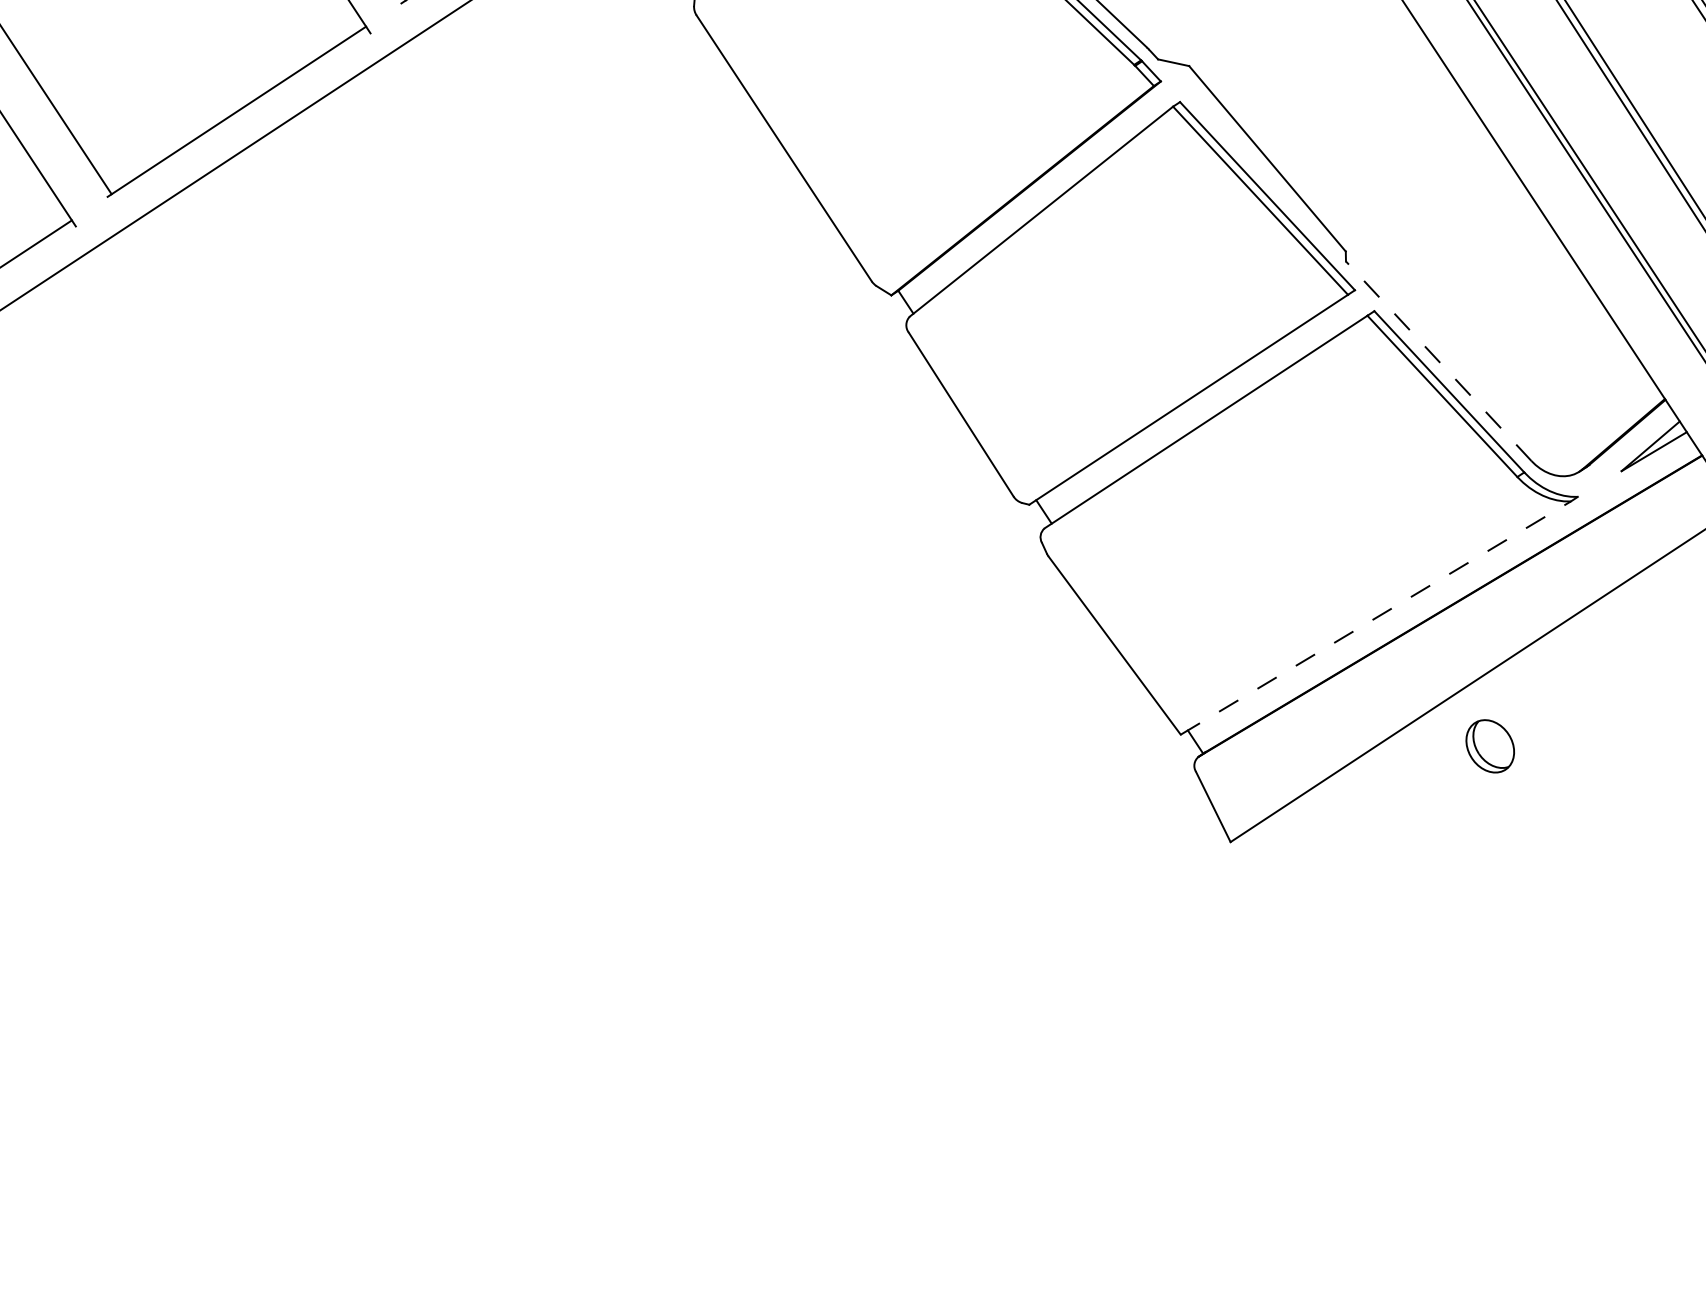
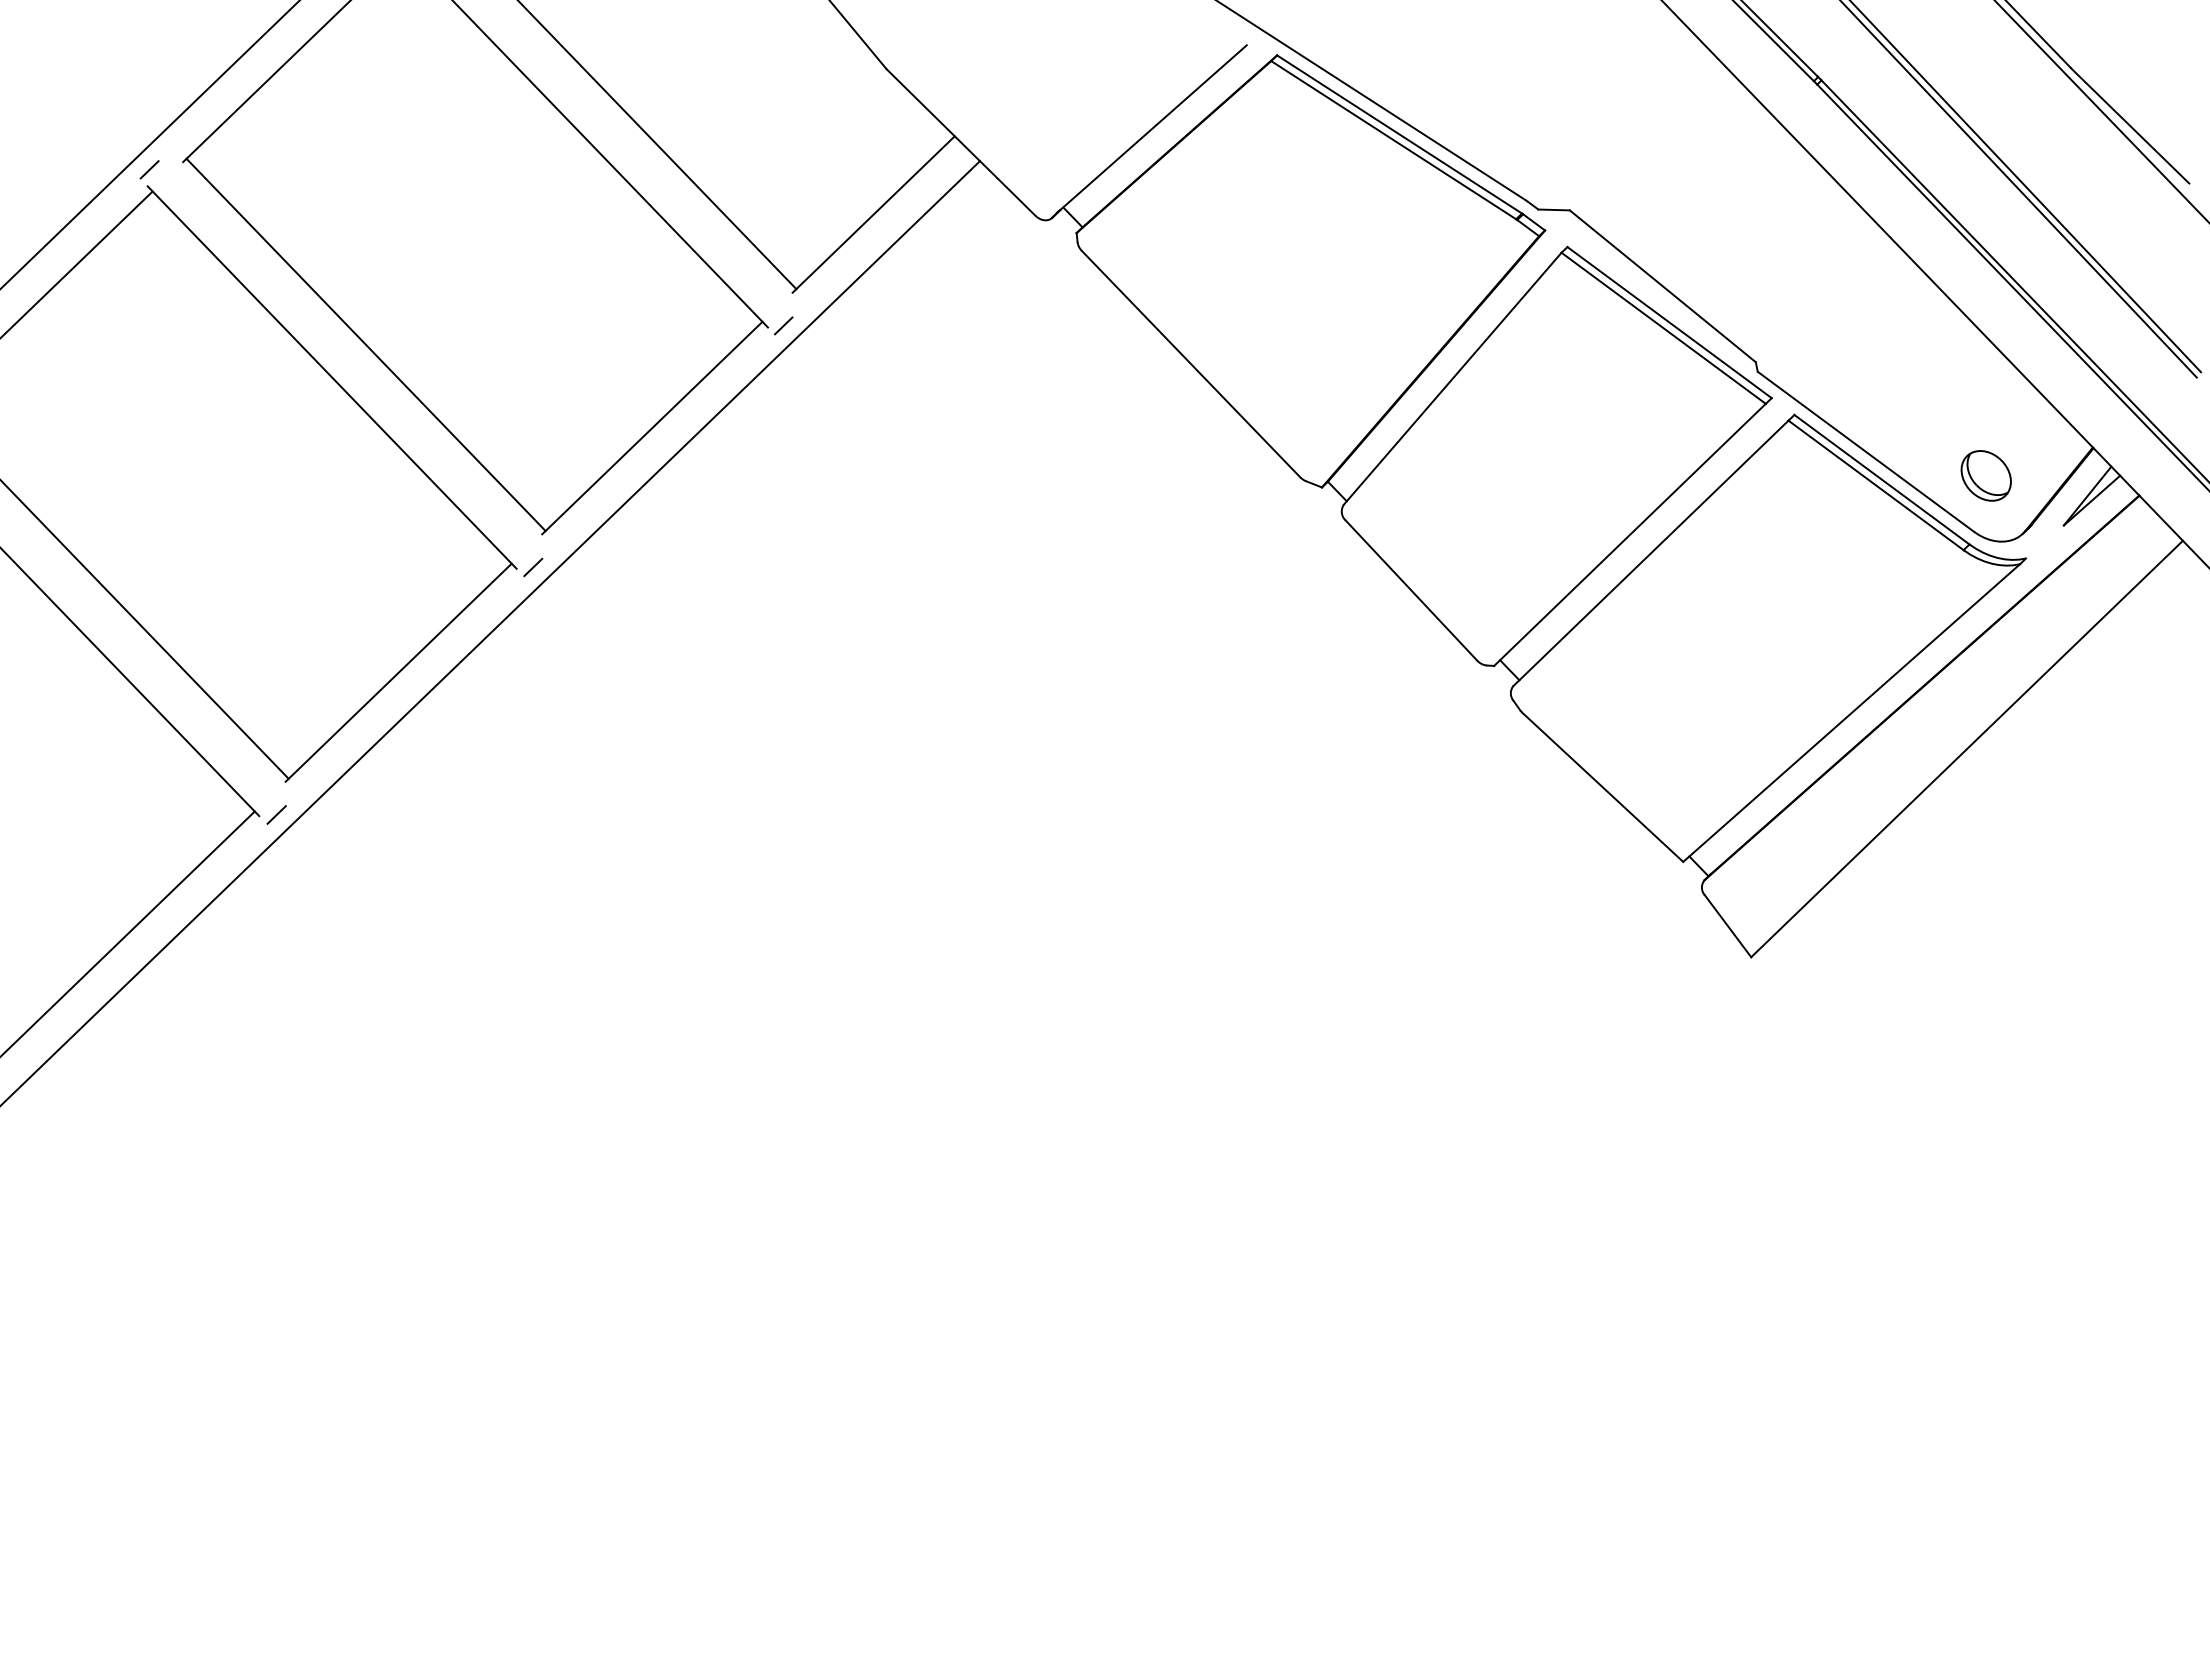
line: (386, 34) -> (783, 325), added
line: (92, 228) -> (533, 567), added
line: (1439, 360) -> (1866, 451), dashed -> solid
line: (1375, 618) -> (1851, 713), dashed -> solid
part: (1489, 745) -> (1985, 475), moved

